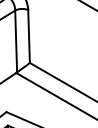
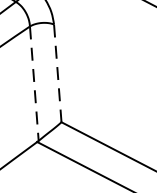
line: (29, 37) -> (58, 75), solid -> dashed
line: (16, 41) -> (34, 83), solid -> dashed

